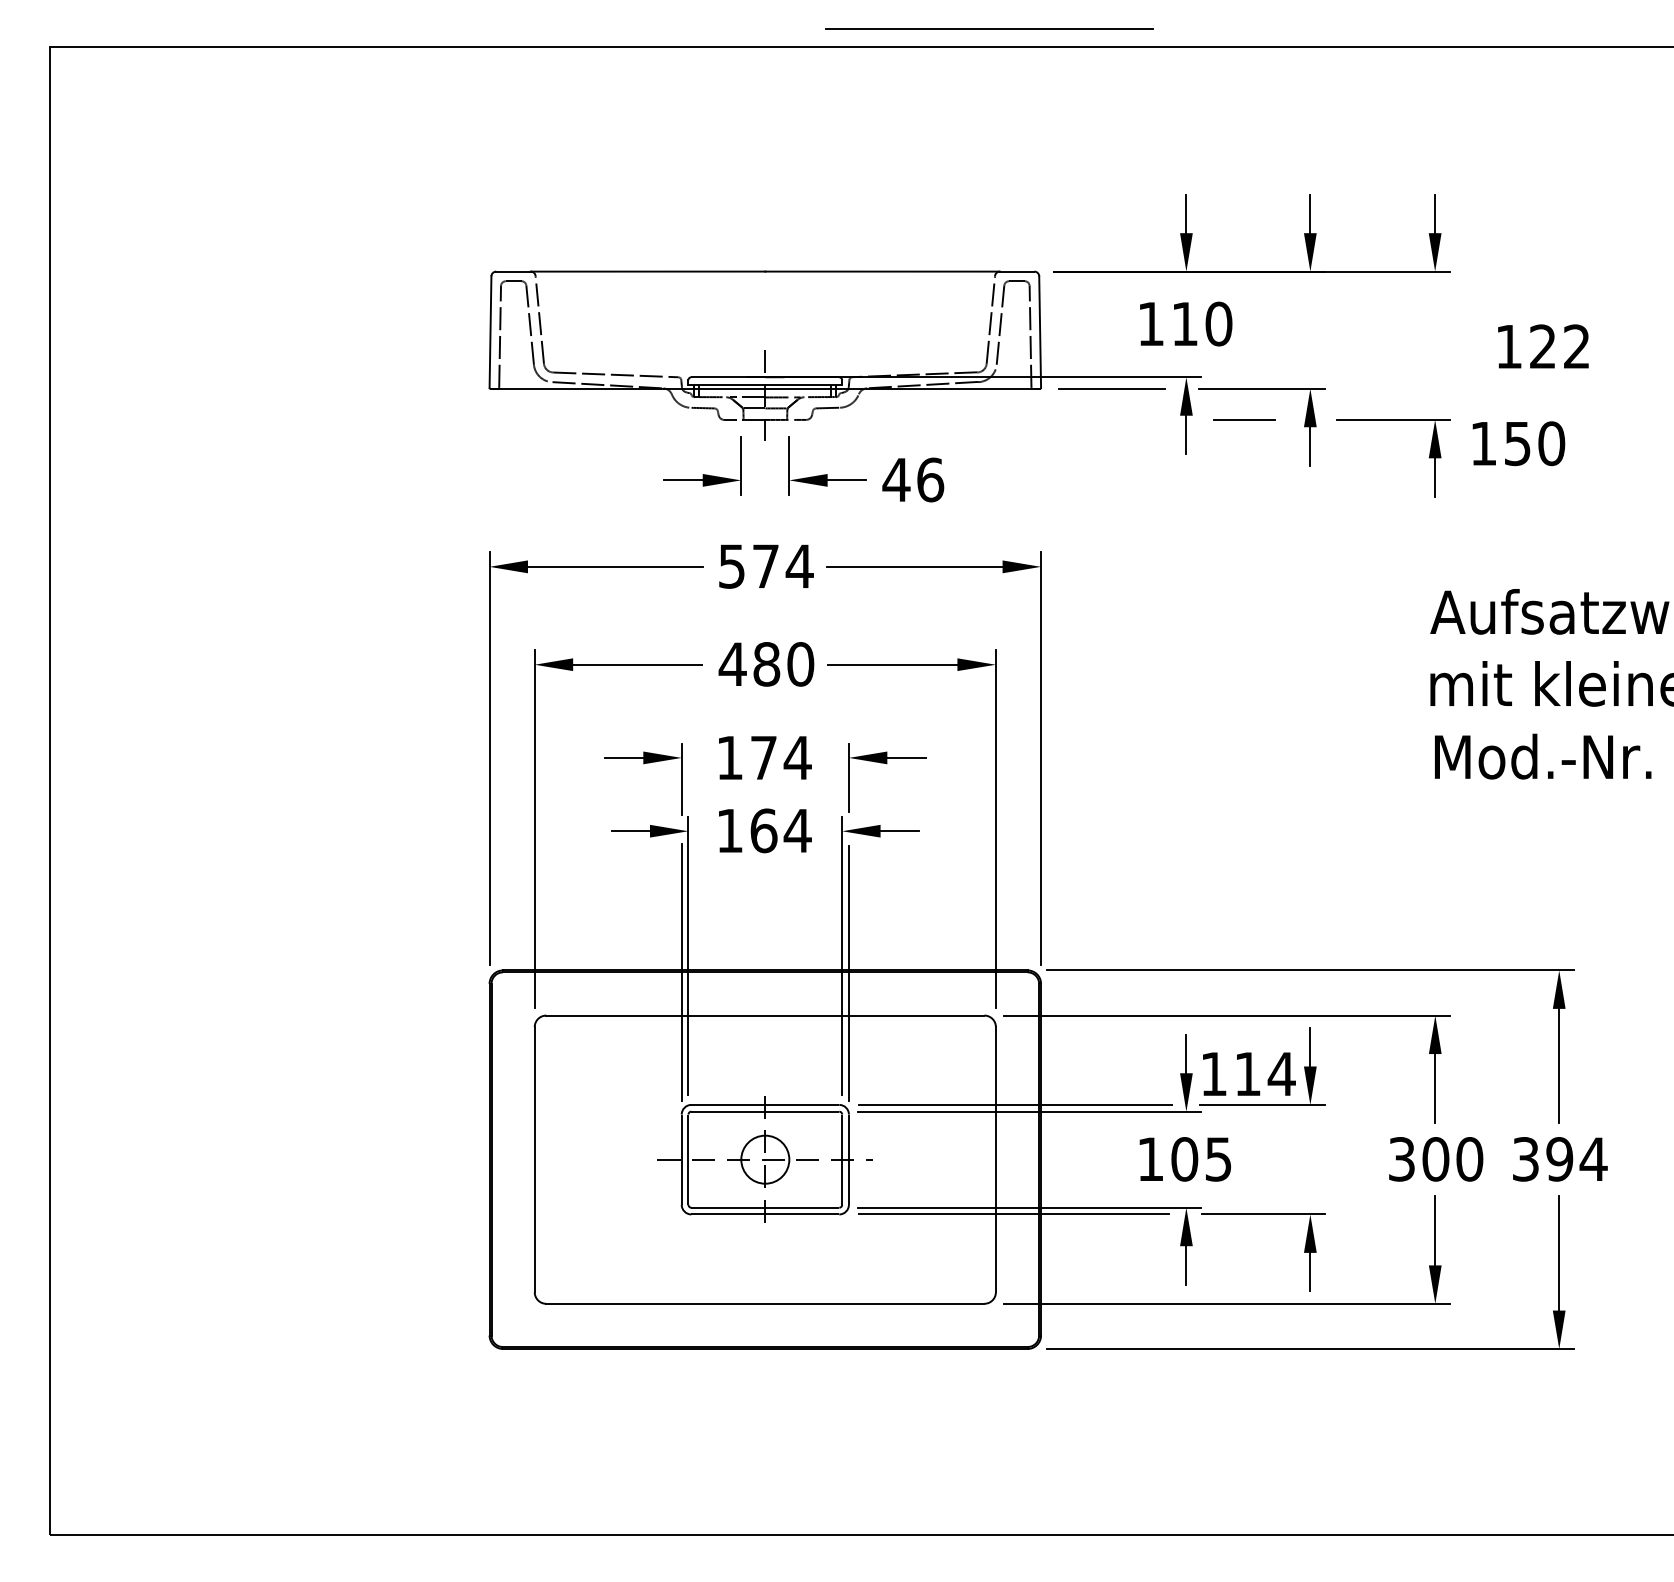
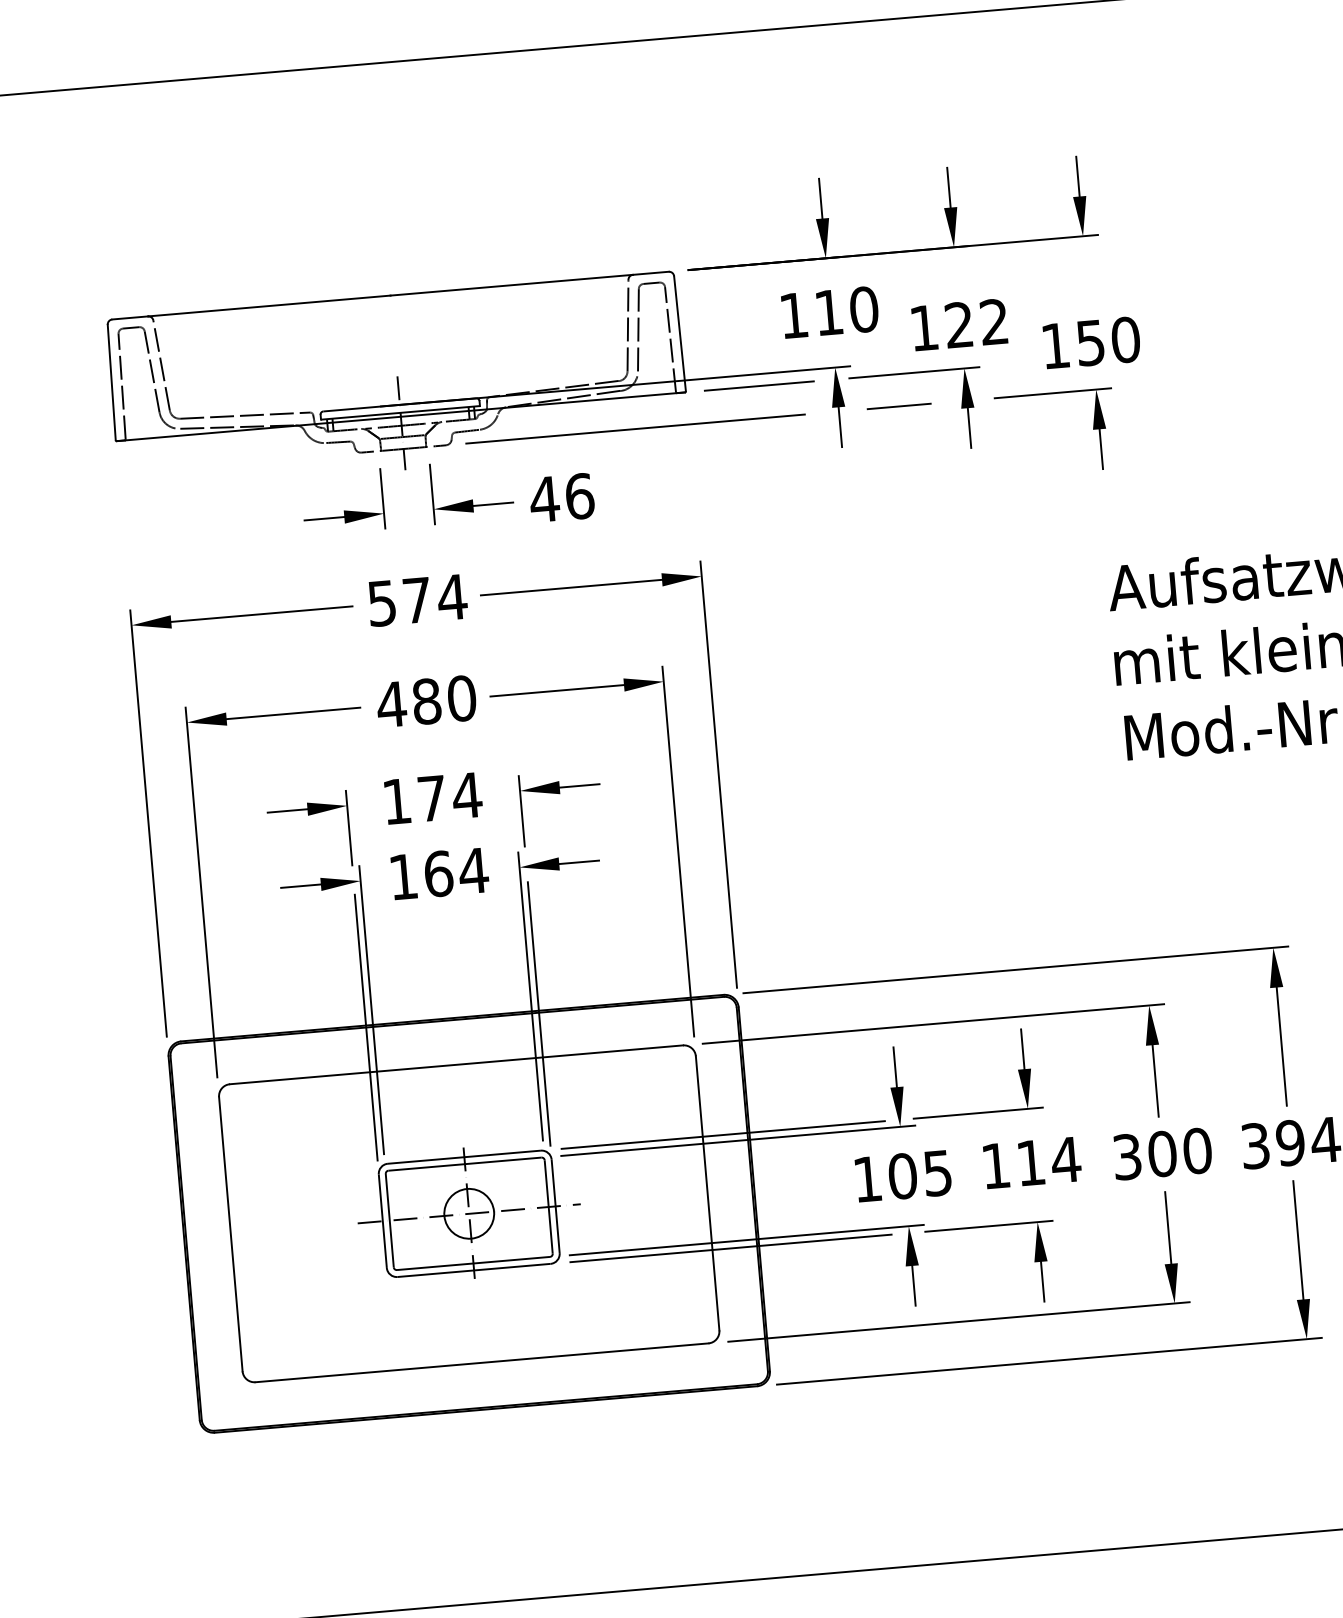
line: (989, 28) -> (635, 428), moved
text: (1543, 346) -> (959, 324), moved
text: (1518, 443) -> (1091, 342), moved
text: (1249, 1073) -> (1032, 1162), moved

